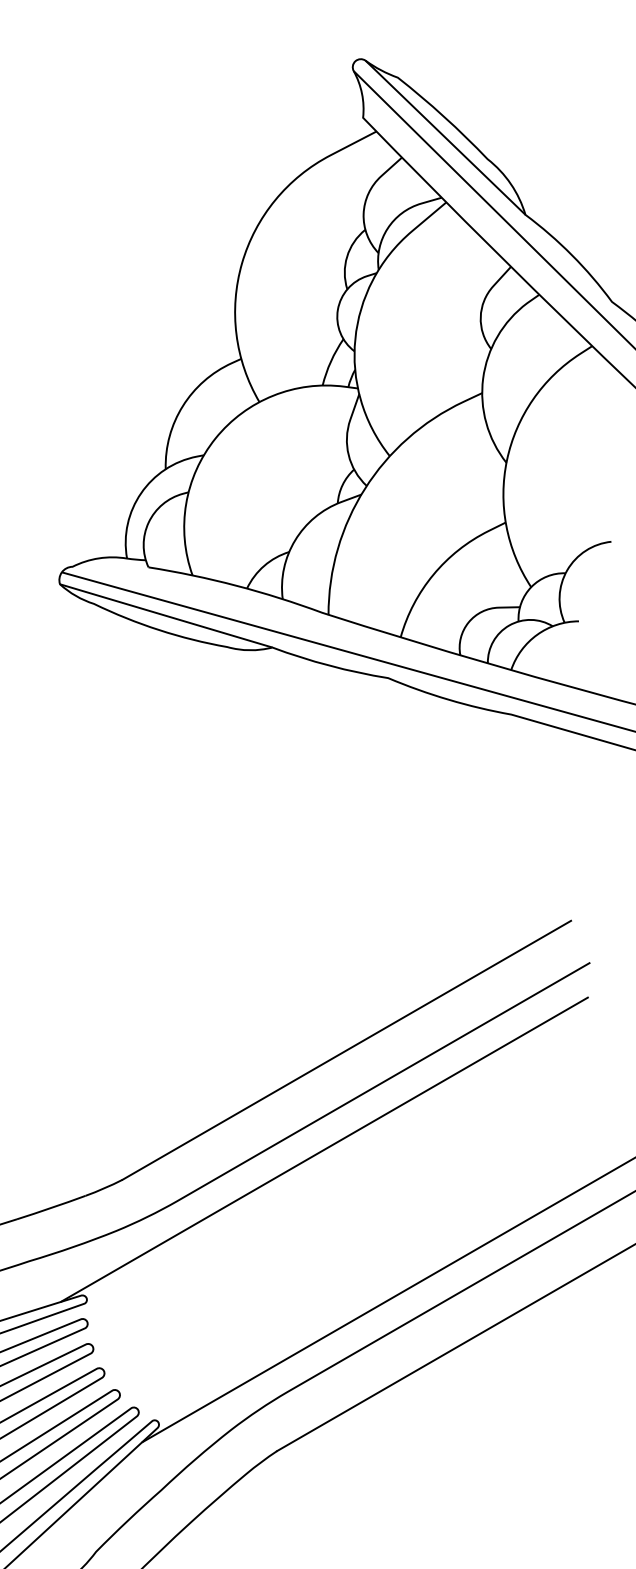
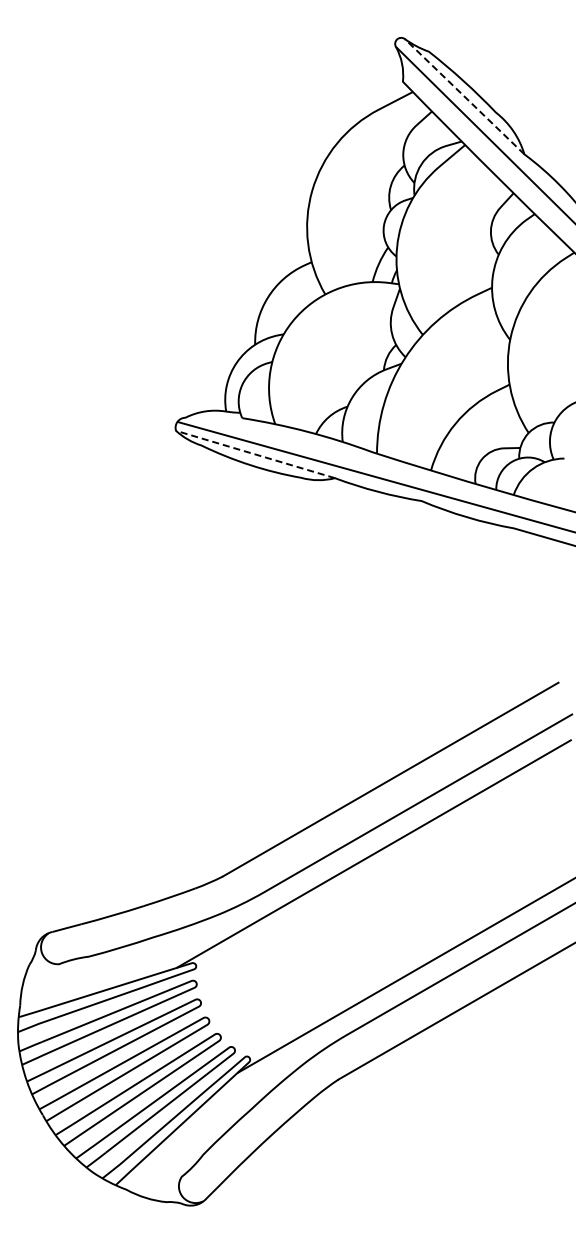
line: (445, 137) -> (464, 96), solid -> dashed
line: (166, 615) -> (255, 454), solid -> dashed

